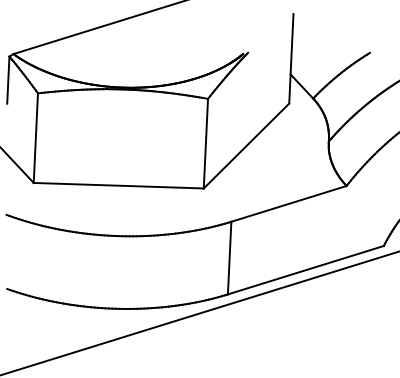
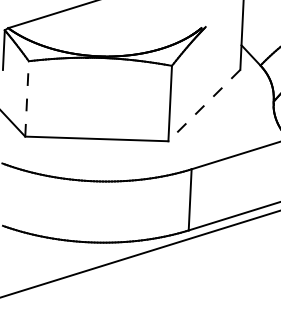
line: (35, 138) -> (26, 99), solid -> dashed
line: (246, 146) -> (204, 105), solid -> dashed

